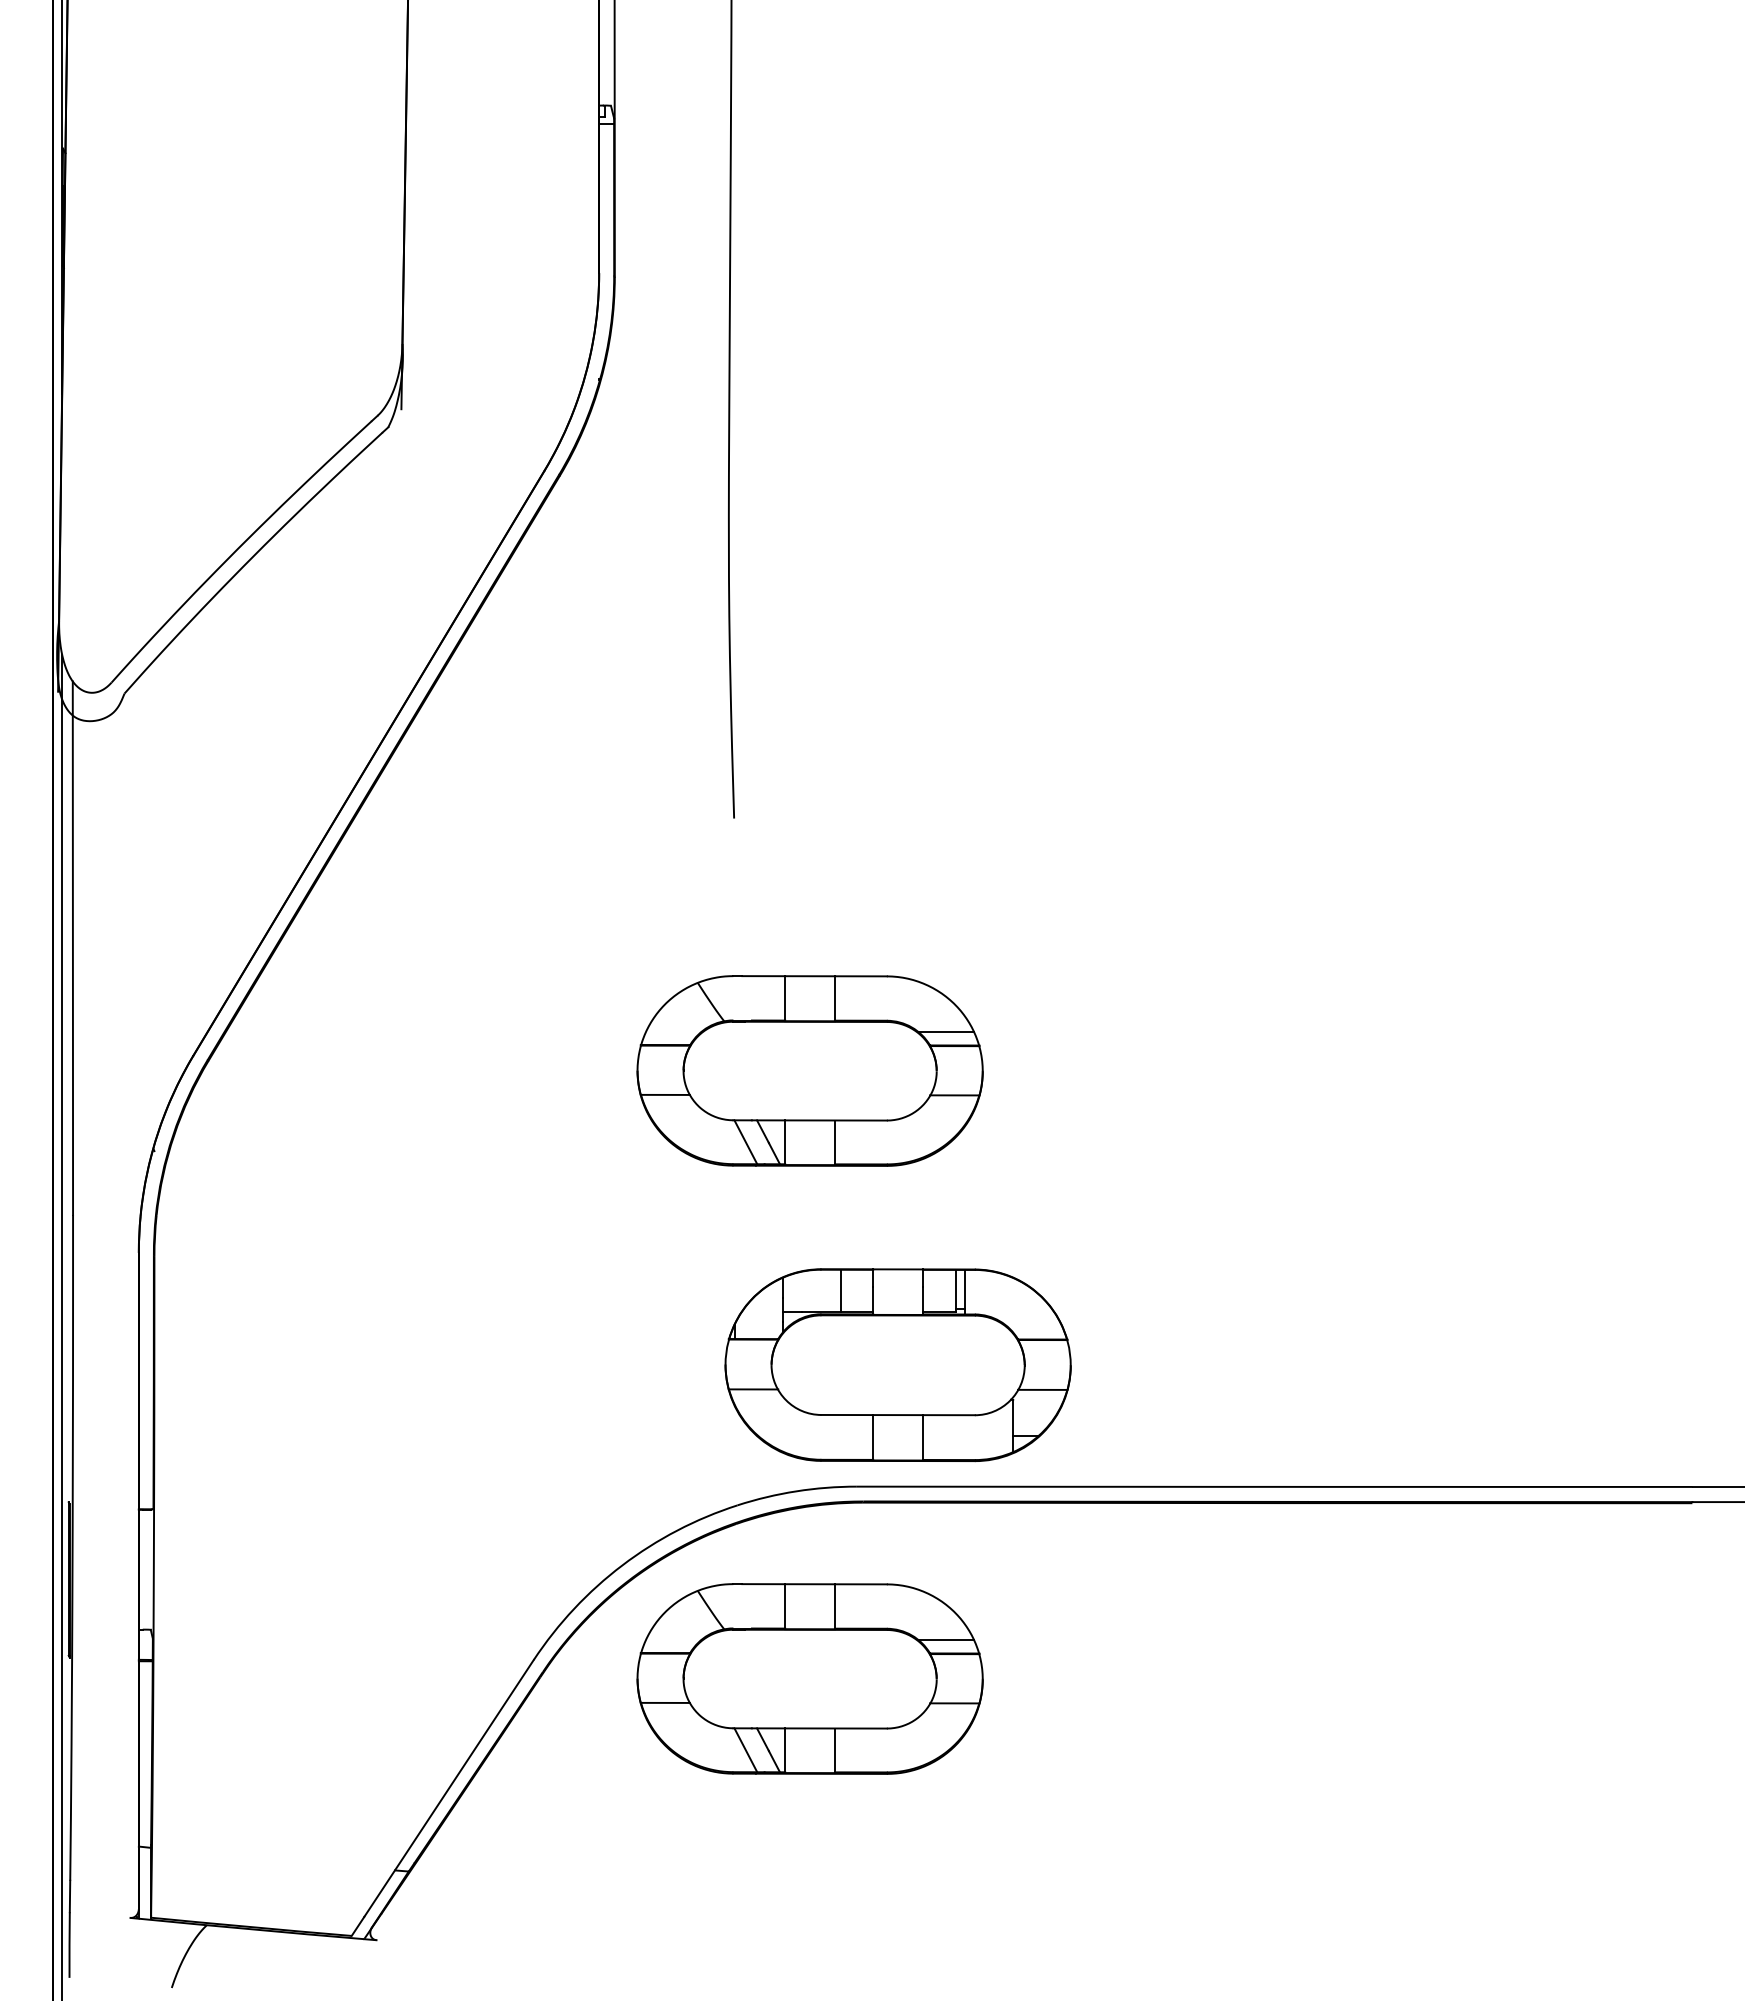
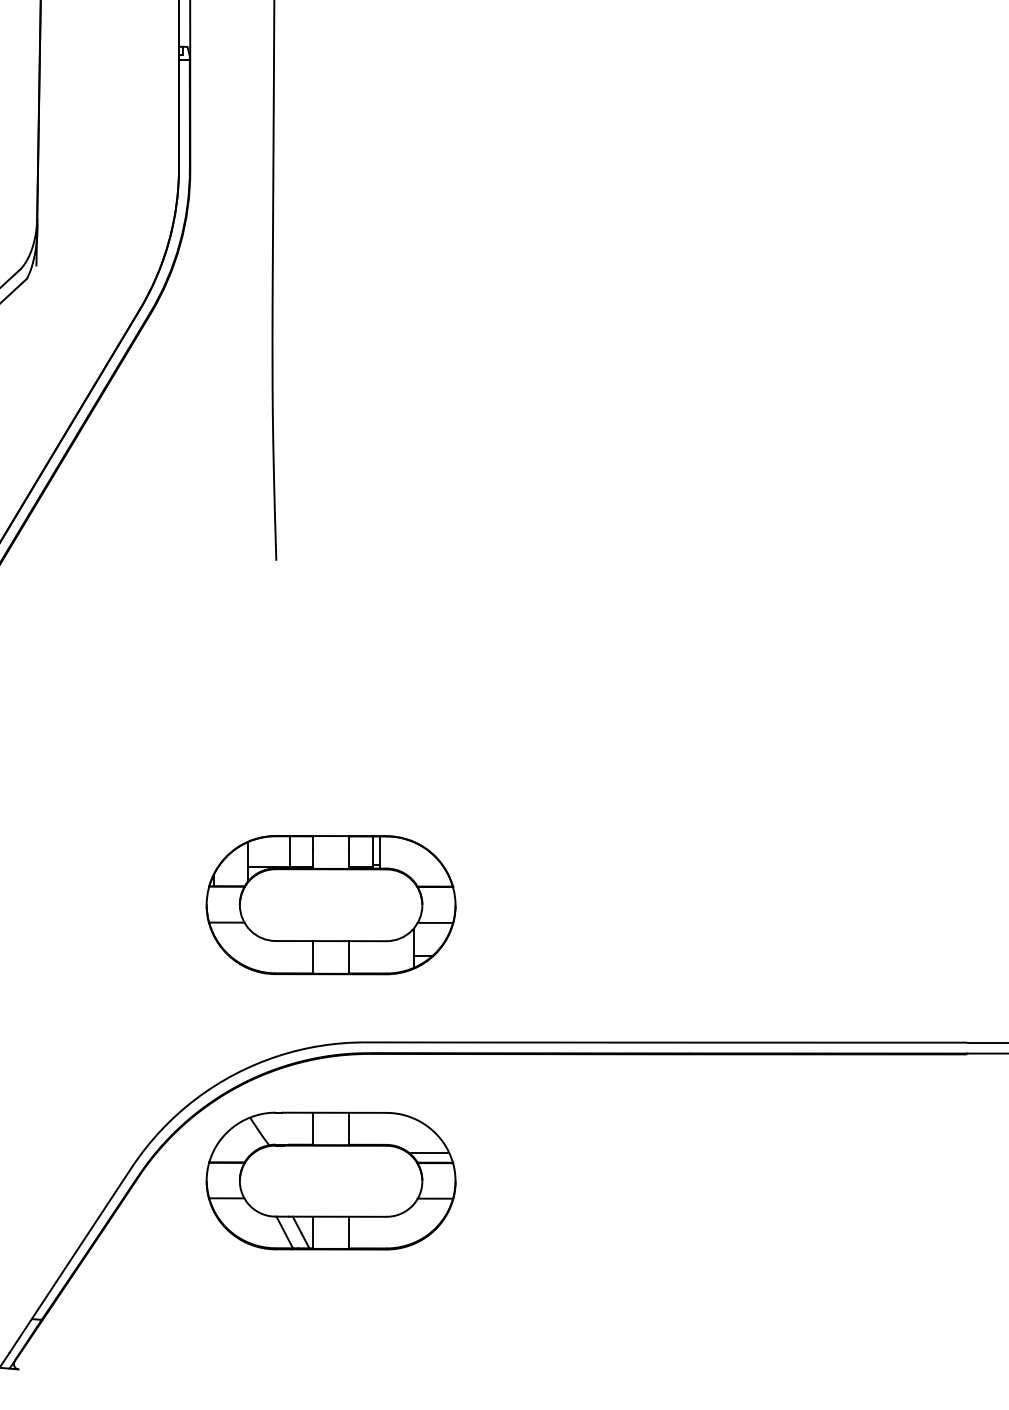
part: (809, 1070) -> (330, 742), removed
part: (897, 1365) -> (330, 905), moved

